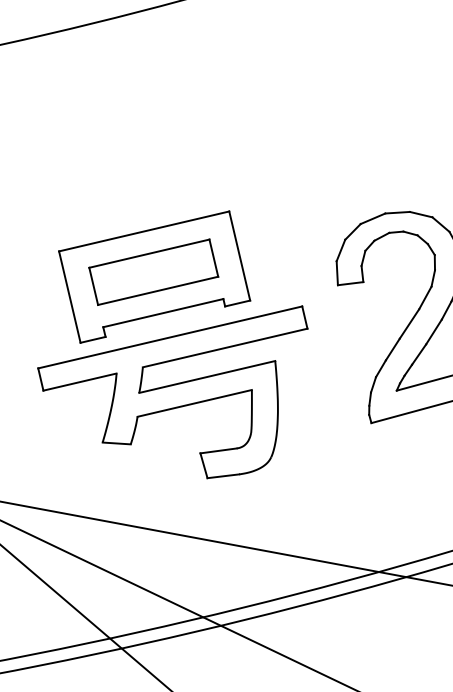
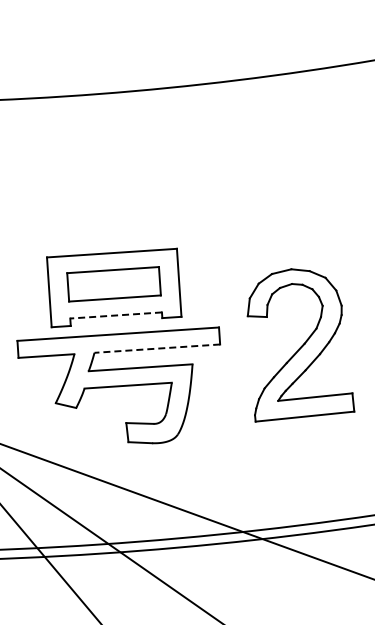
line: (163, 313) -> (116, 315), solid -> dashed
line: (225, 347) -> (157, 348), solid -> dashed

